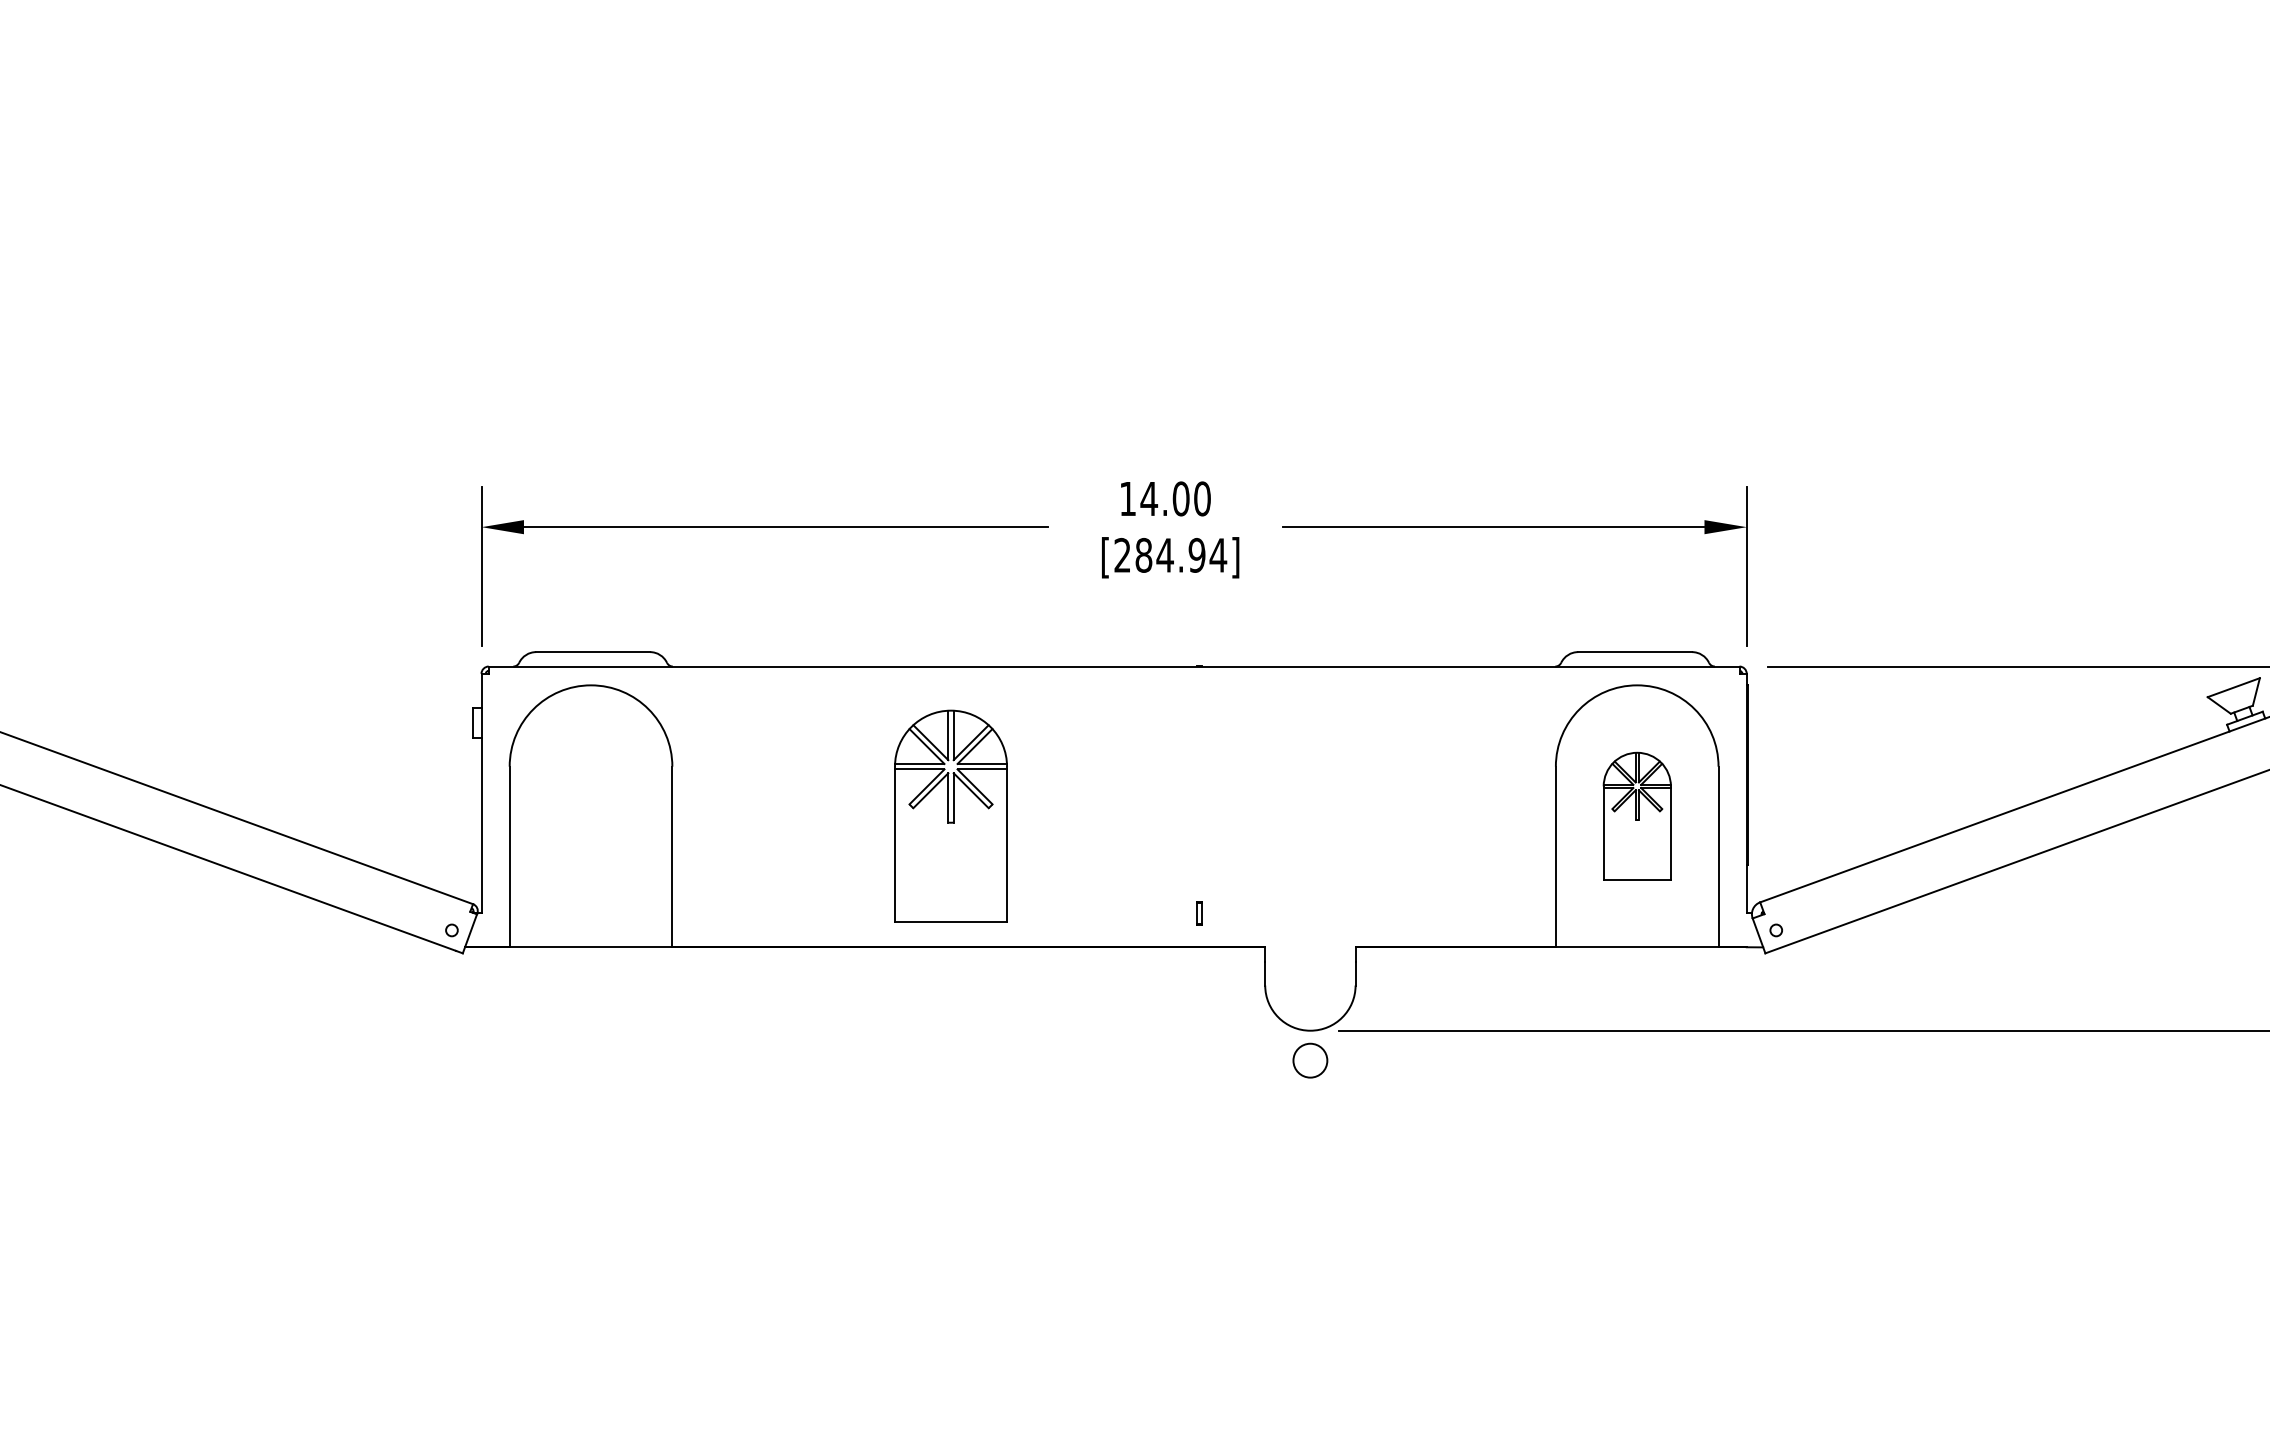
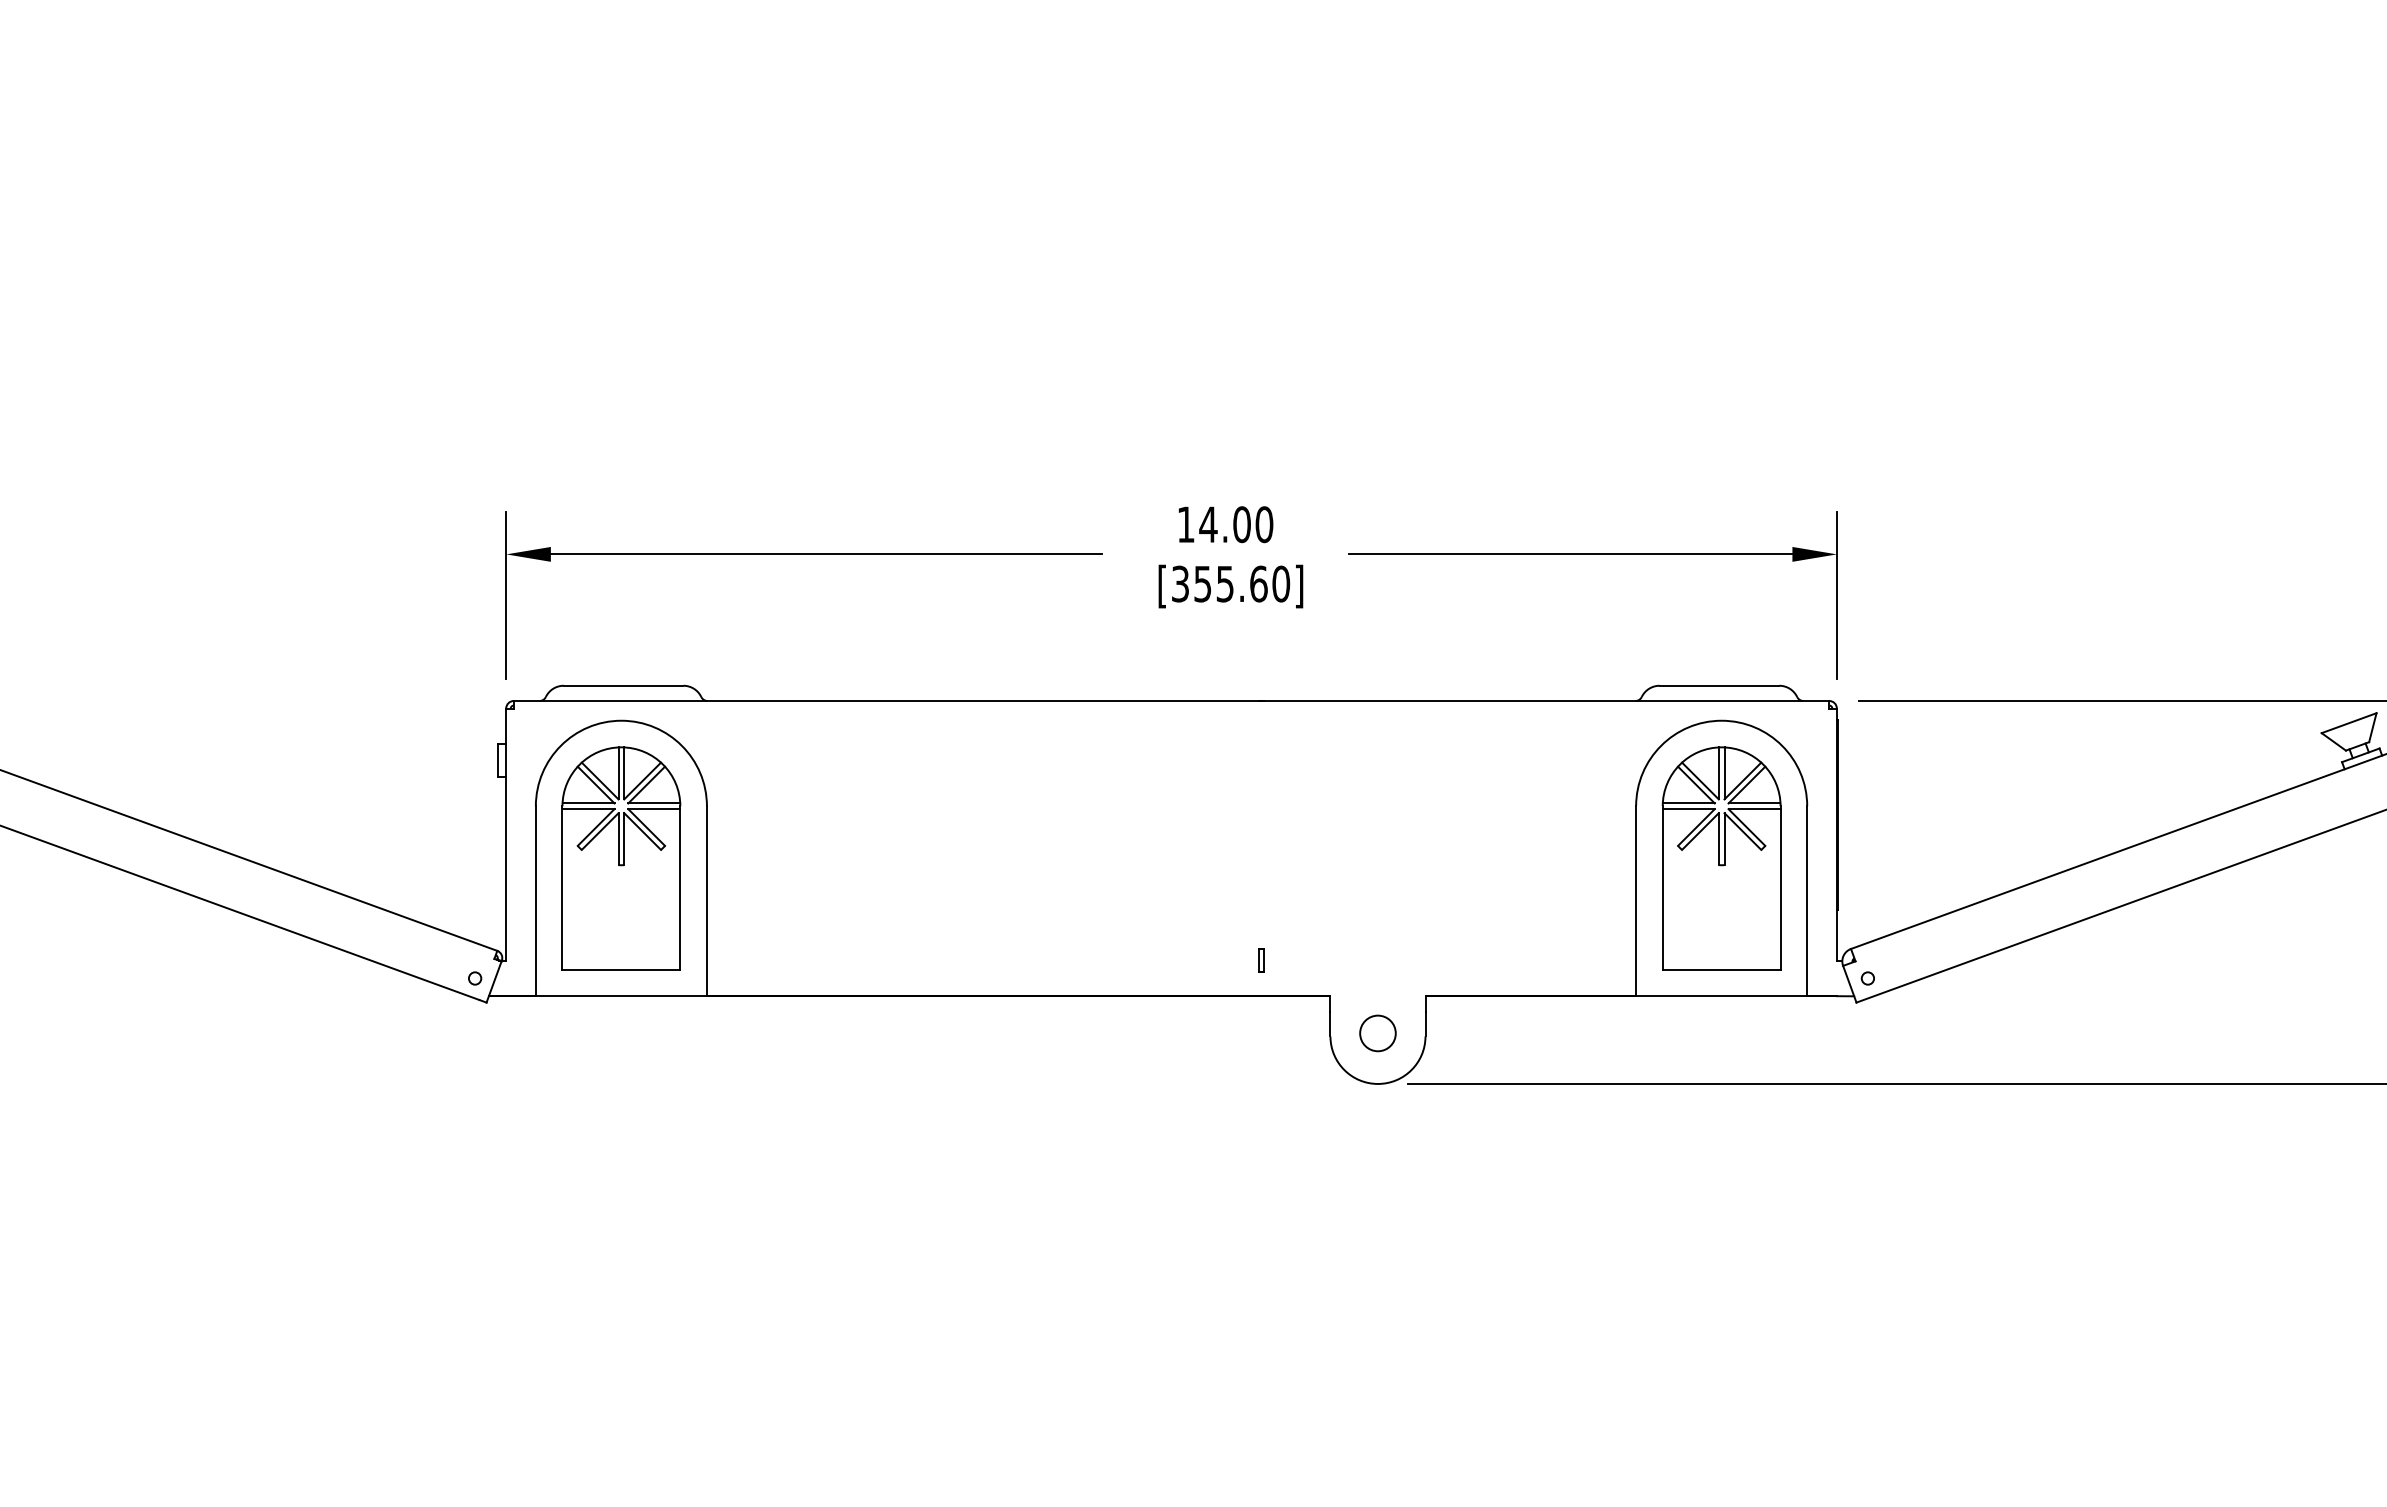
text: (1170, 554) -> (1230, 583), [284.94] -> [355.60]
part: (950, 815) -> (620, 857), moved
part: (1637, 815) -> (1721, 857), size x1.67
circle: (1310, 1060) -> (1378, 1033), moved

